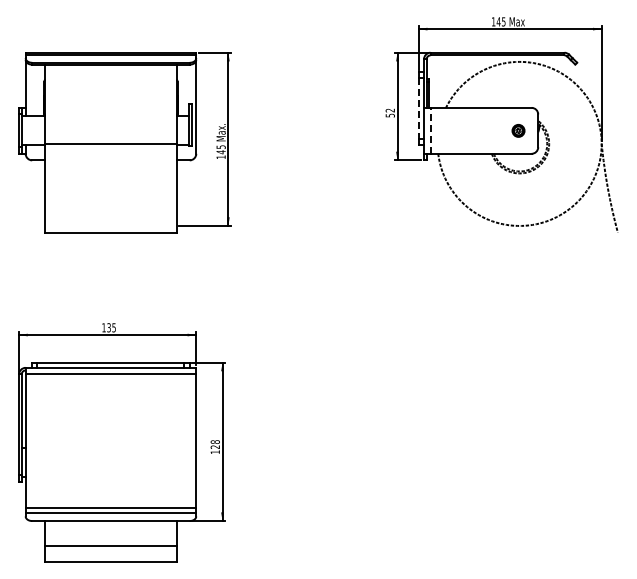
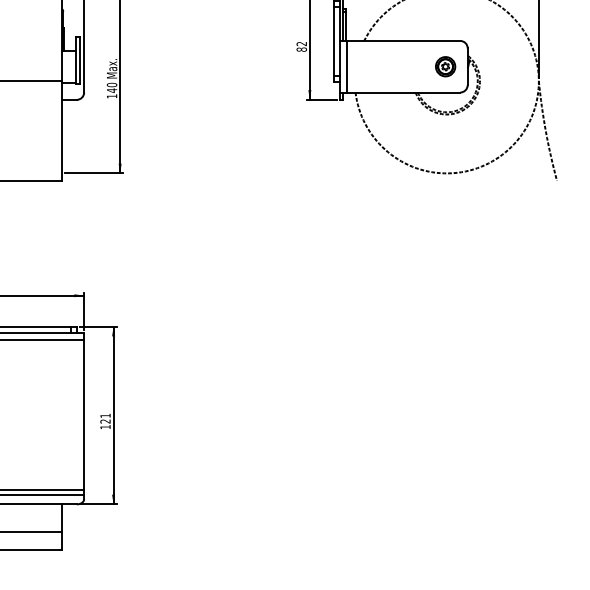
line: (418, 108) -> (333, 41), dashed -> solid
text: (389, 115) -> (300, 49), 52 -> 82
line: (430, 130) -> (346, 66), dashed -> solid
part: (518, 130) -> (445, 66), size x1.43
text: (220, 147) -> (111, 85), 145 -> 140
text: (214, 441) -> (104, 415), 128 -> 121

